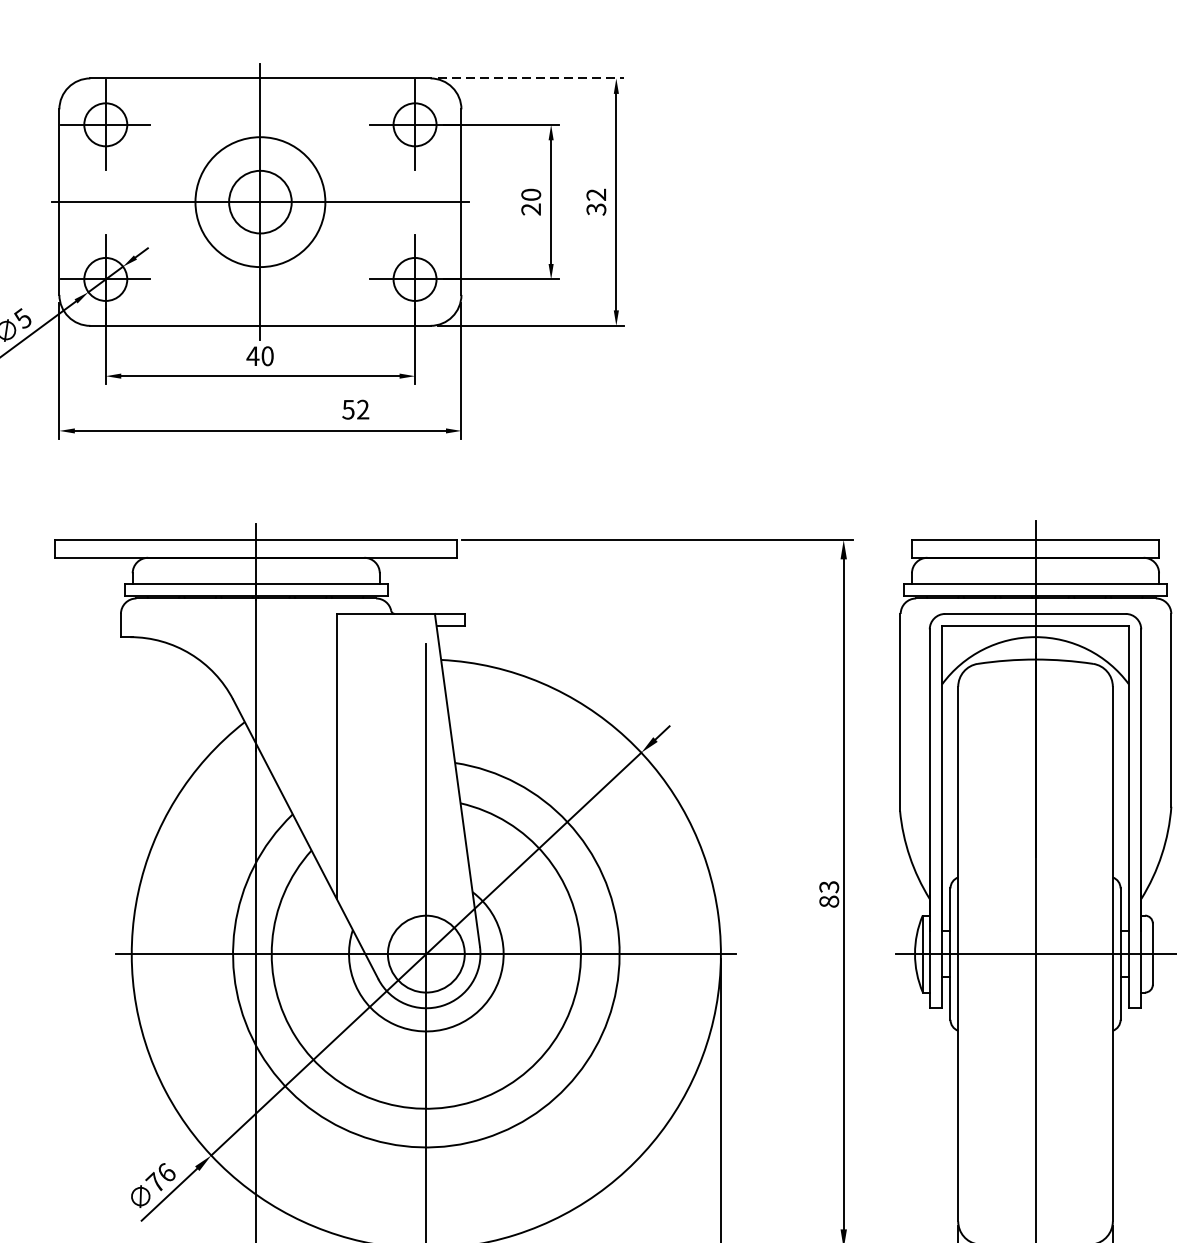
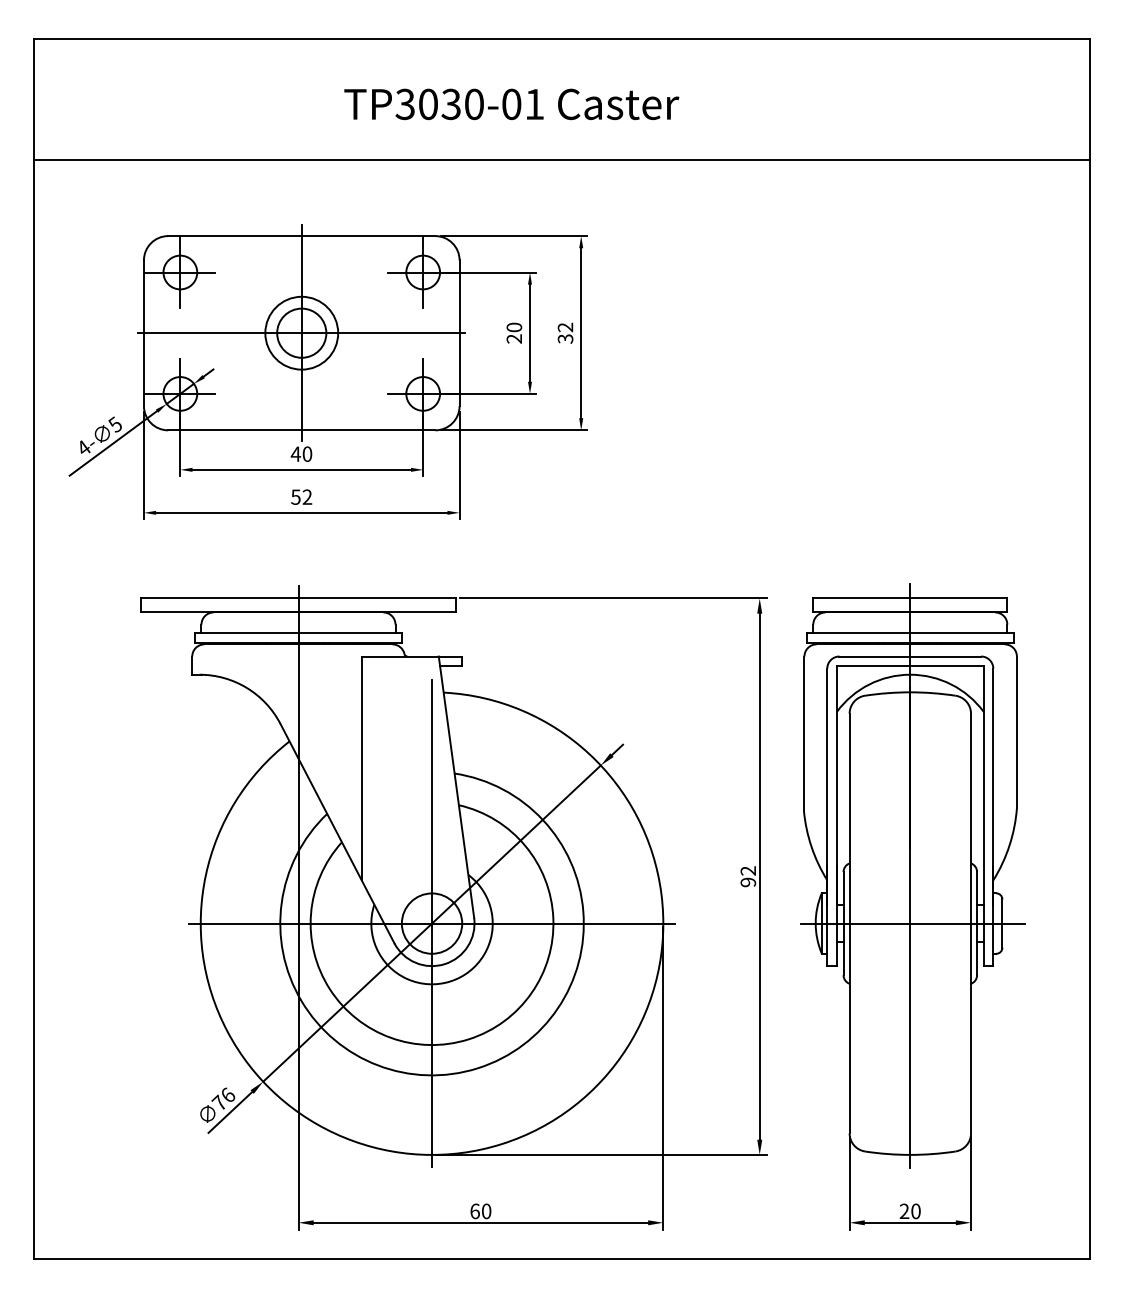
line: (531, 78) -> (514, 236), dashed -> solid
circle: (260, 201) -> (301, 332), size x0.71
text: (355, 408) -> (301, 496), moved
text: (829, 894) -> (748, 876), 83 -> 92

